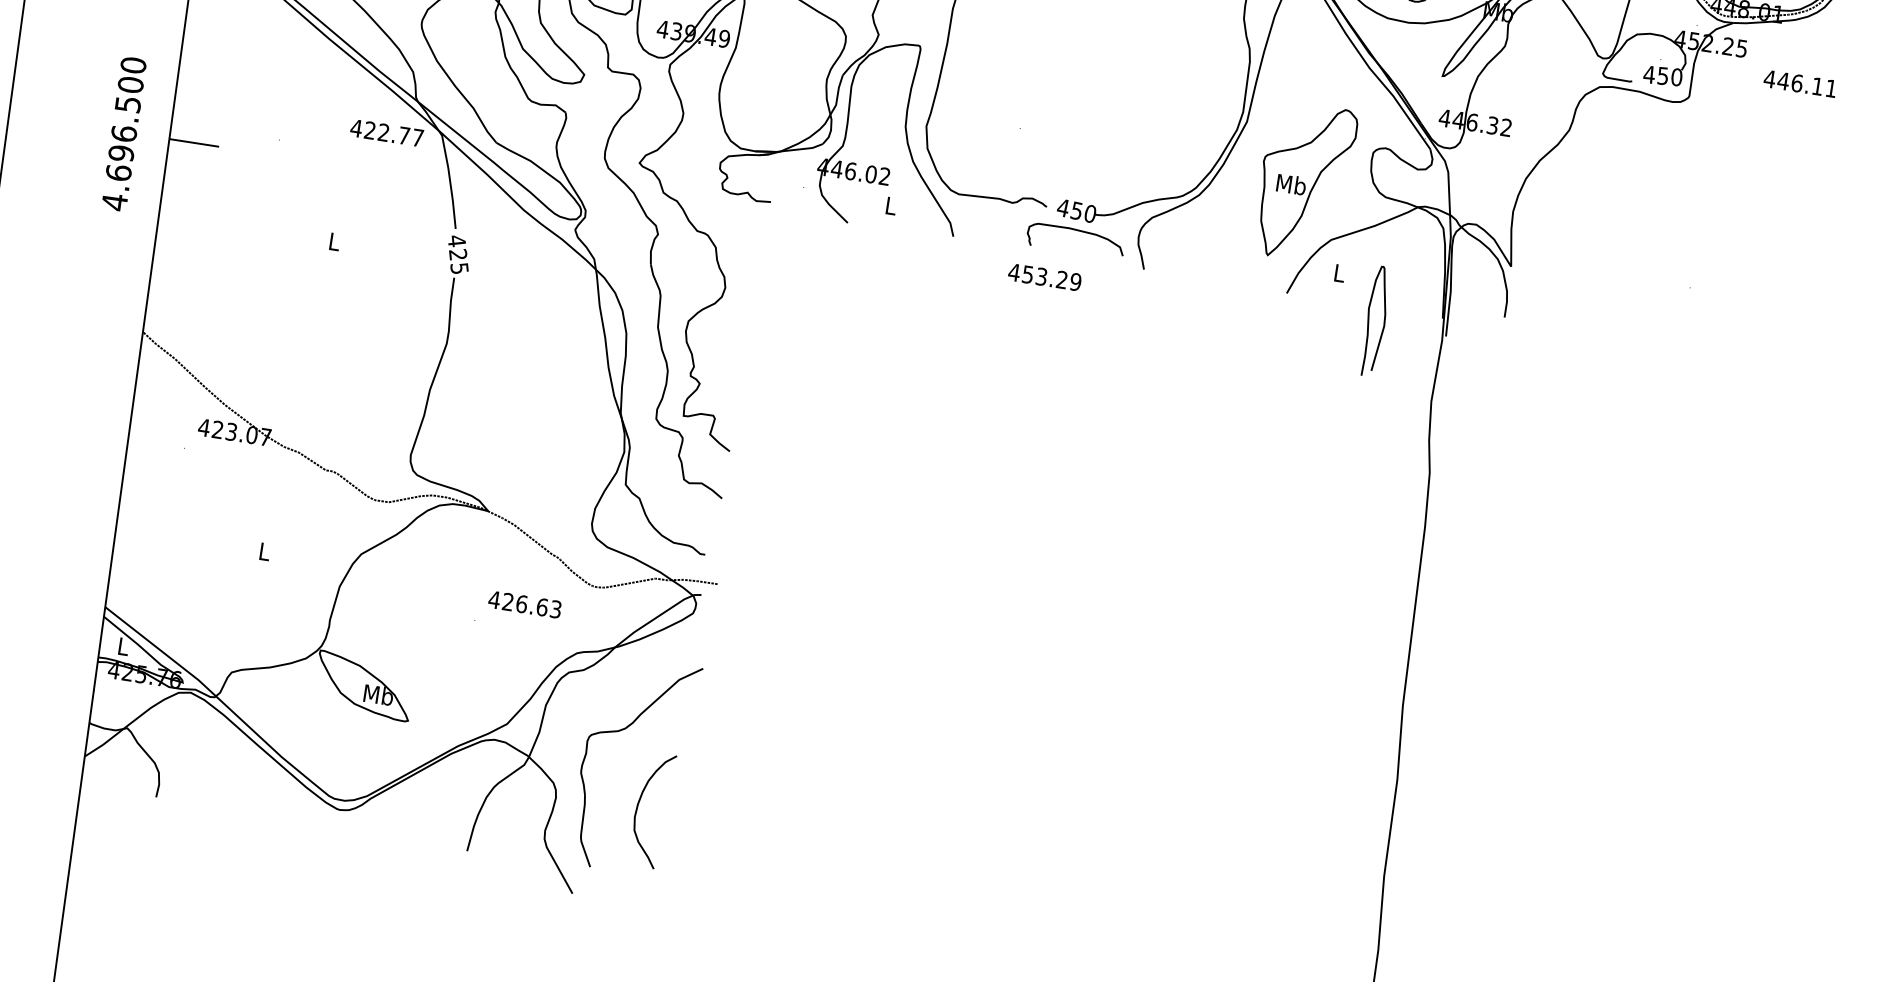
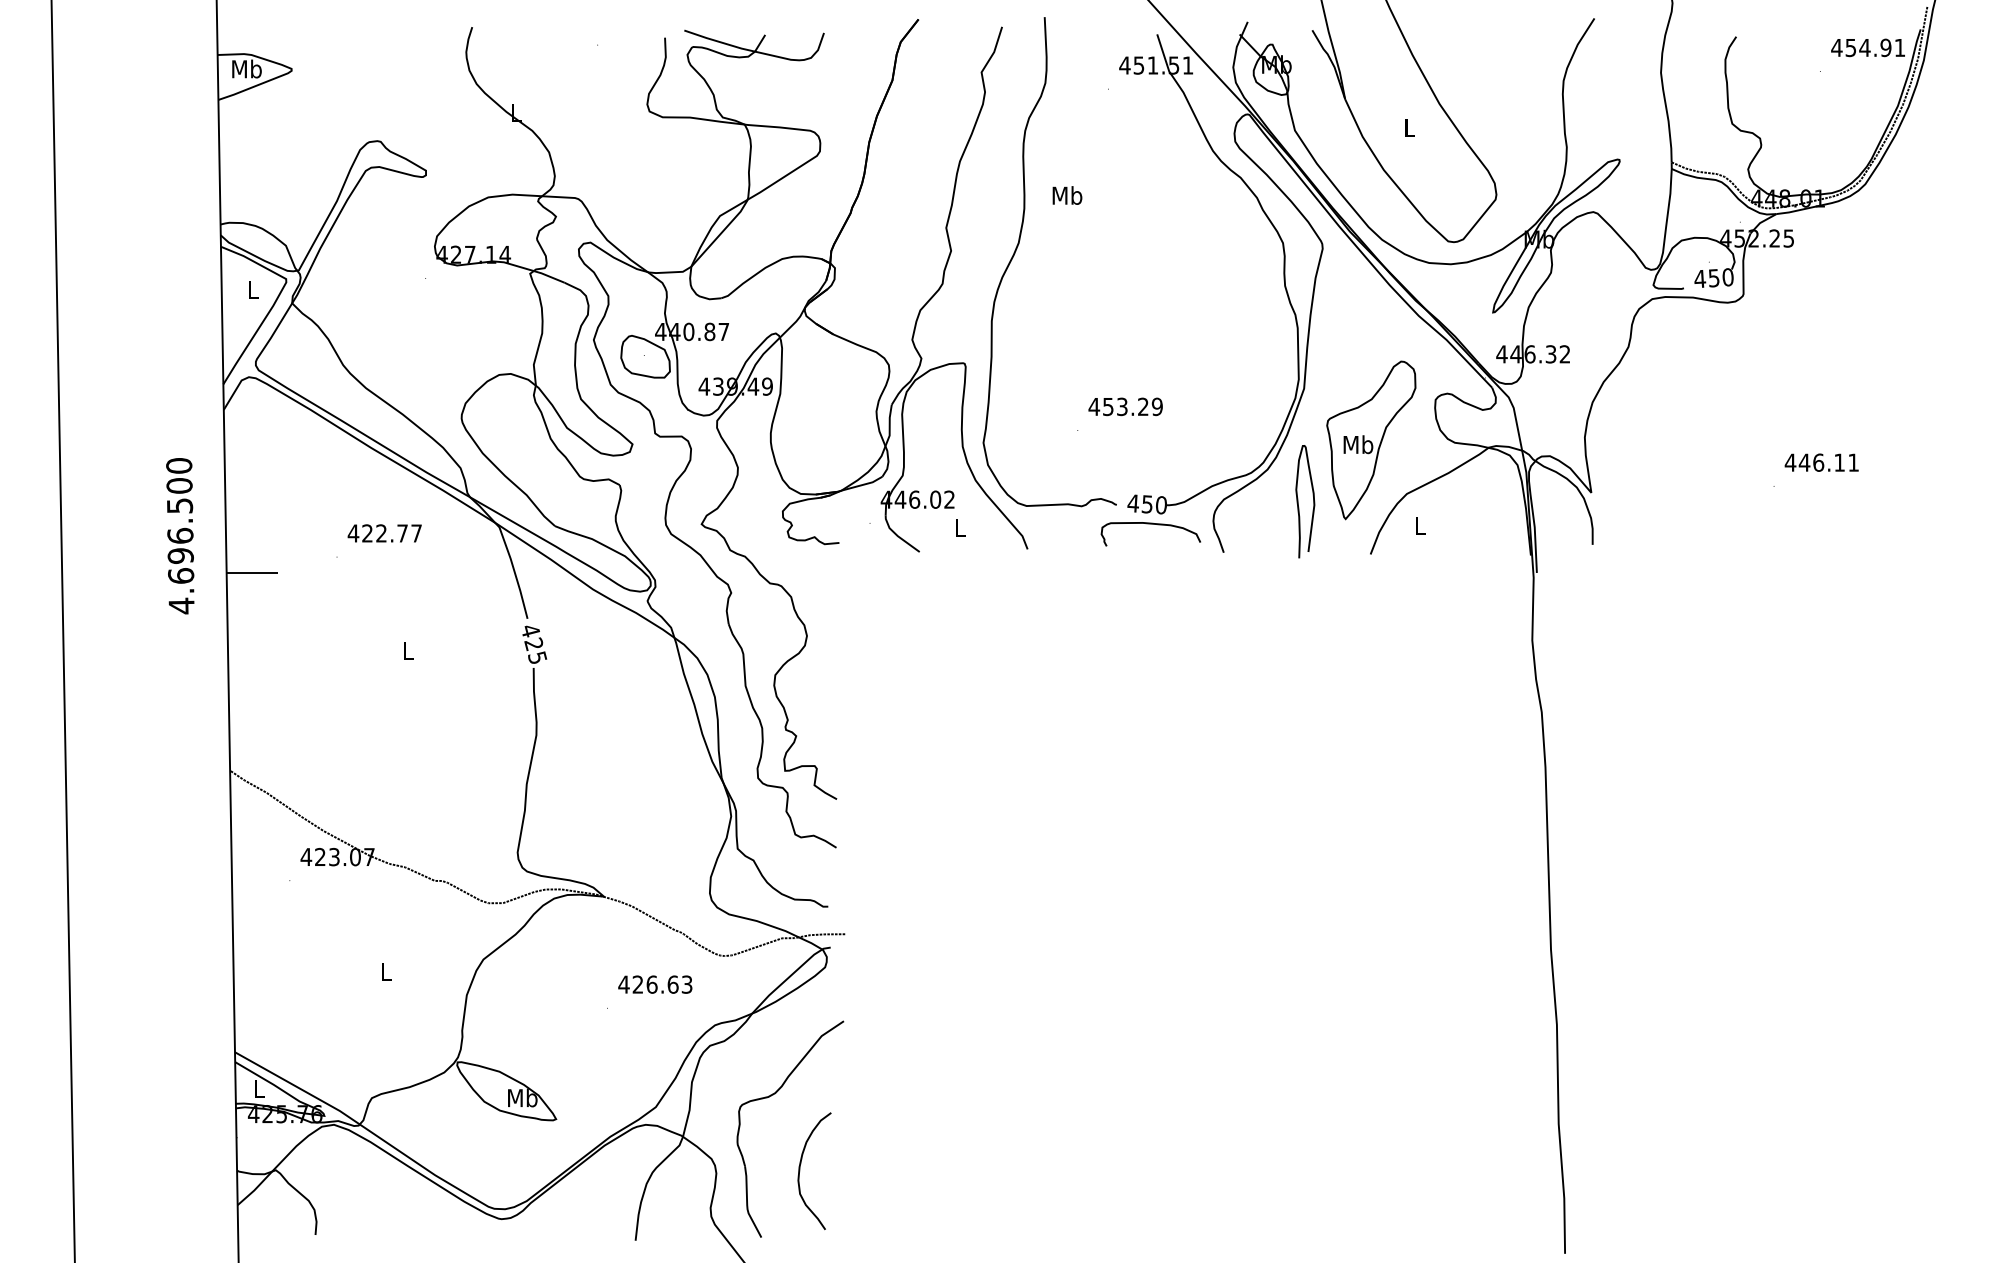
text: (1800, 83) -> (1821, 462), moved
text: (386, 133) -> (384, 533), moved
text: (124, 134) -> (180, 536), moved
text: (1044, 276) -> (1125, 406), moved
curve: (1369, 320) -> (1298, 501), moved

